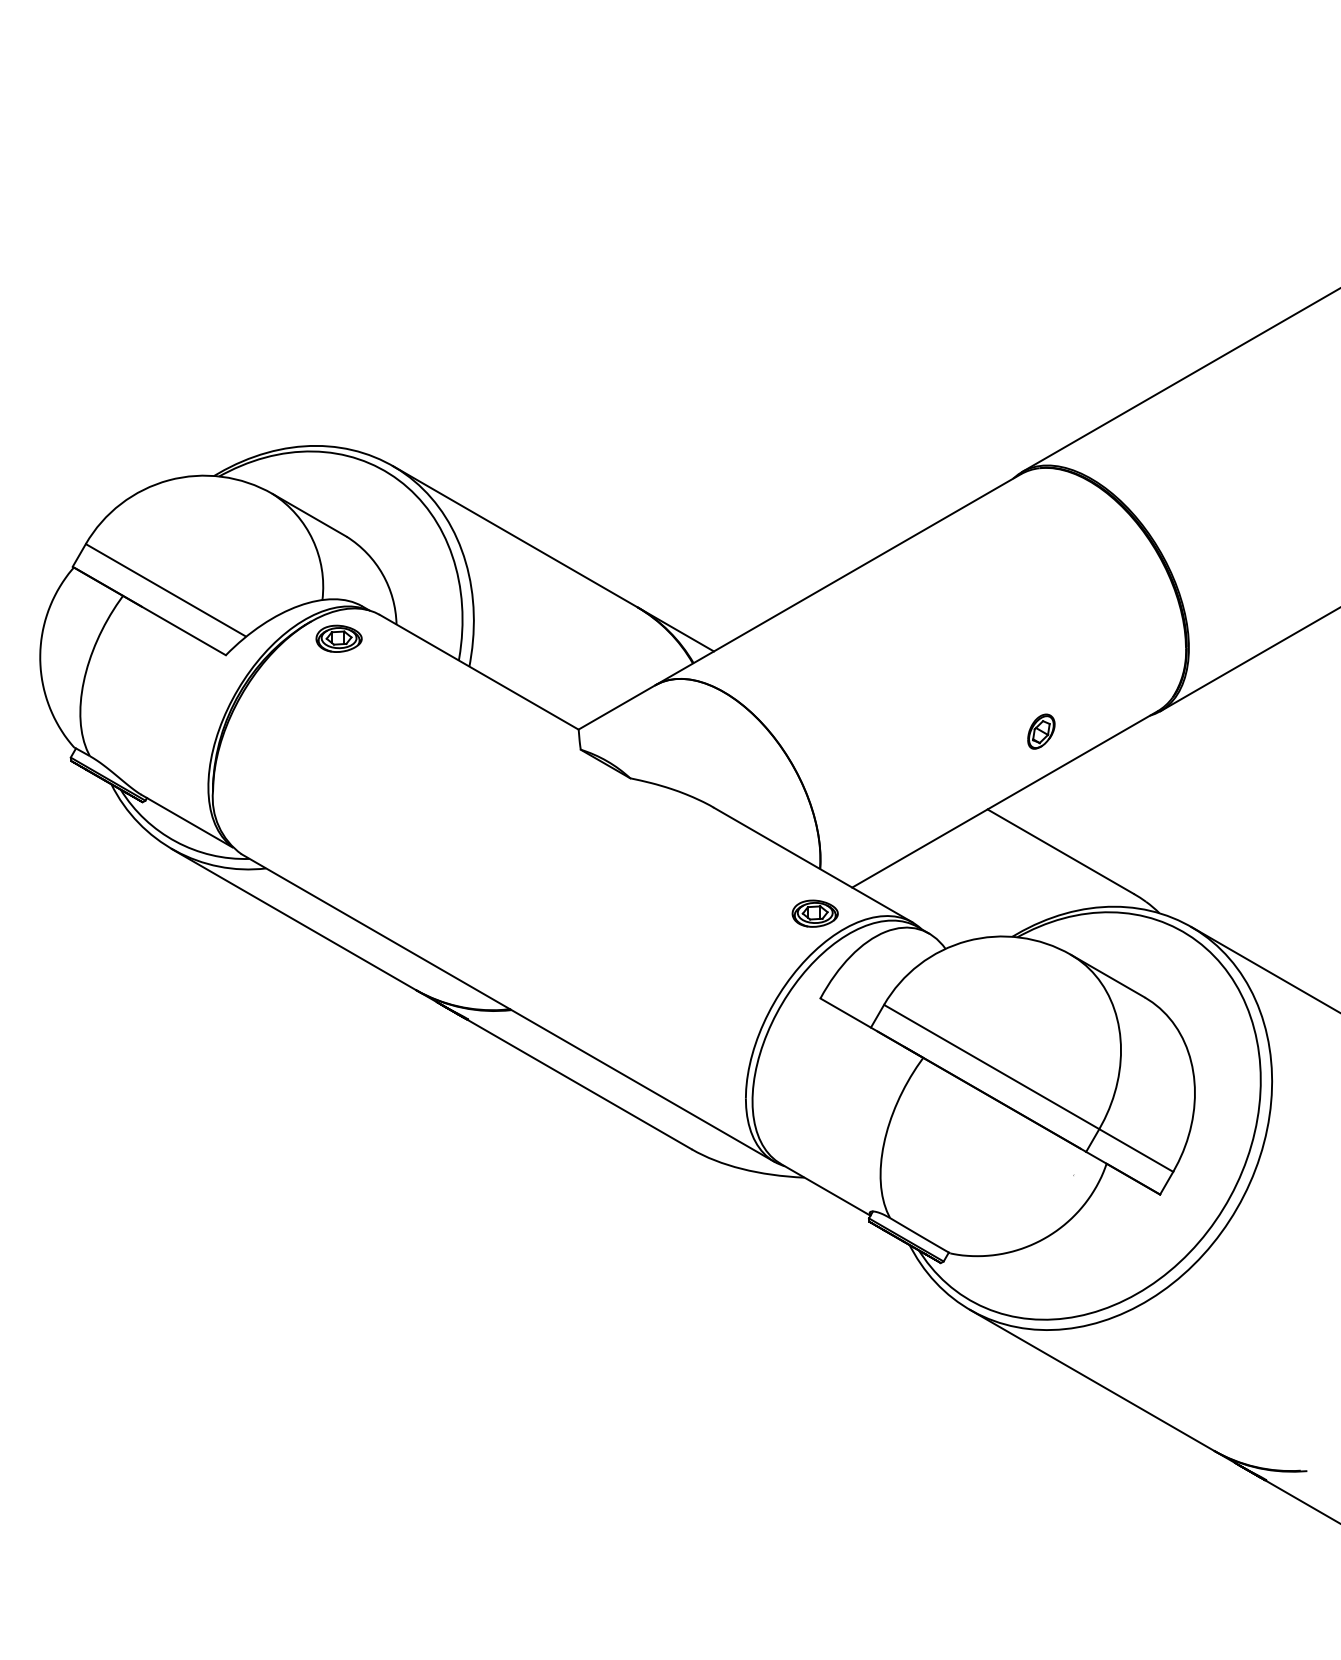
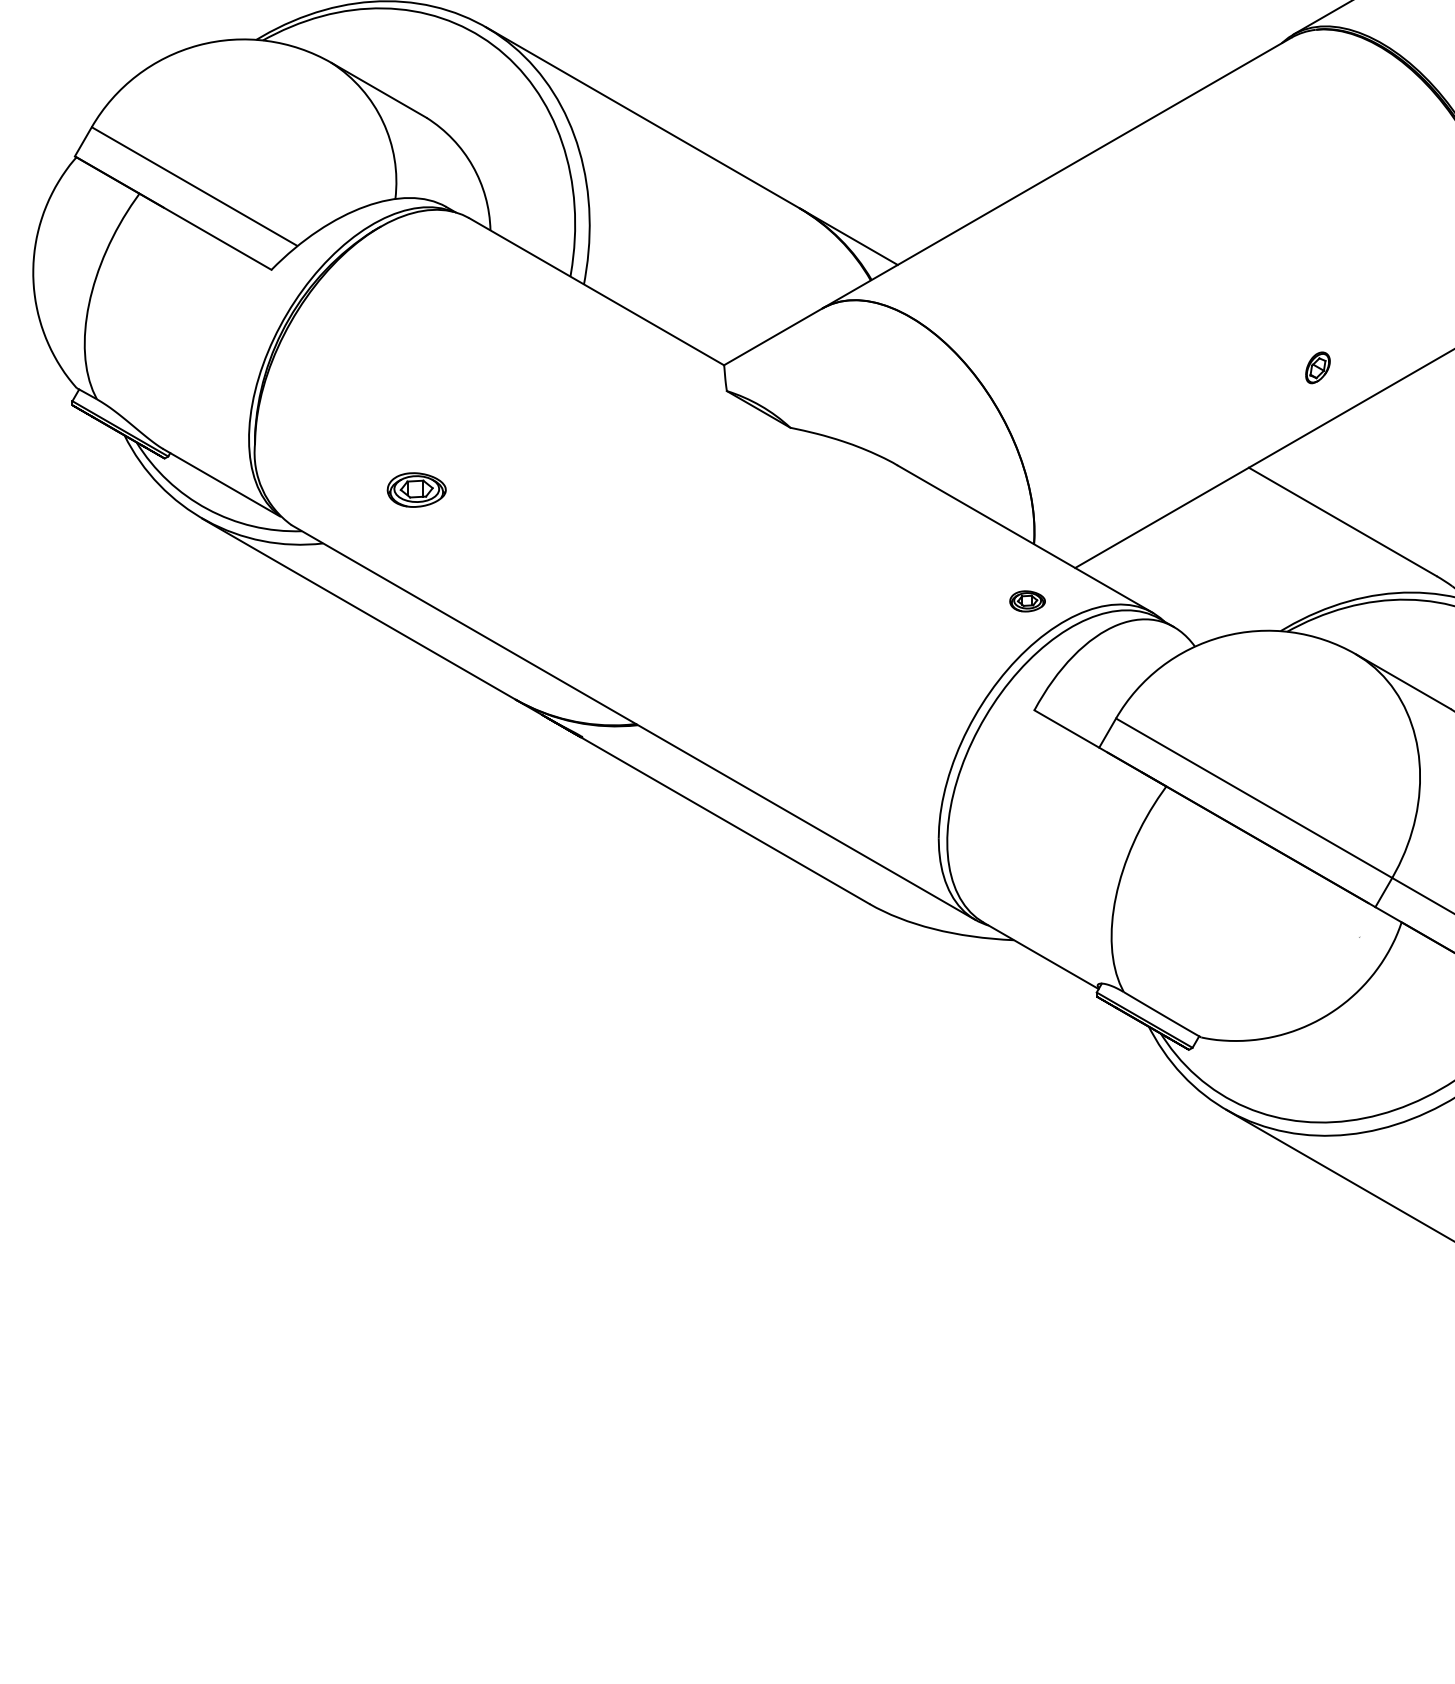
part: (338, 638) -> (415, 489), moved
part: (1041, 731) -> (1318, 367), size x0.7
part: (814, 913) -> (1026, 601), size x0.6

